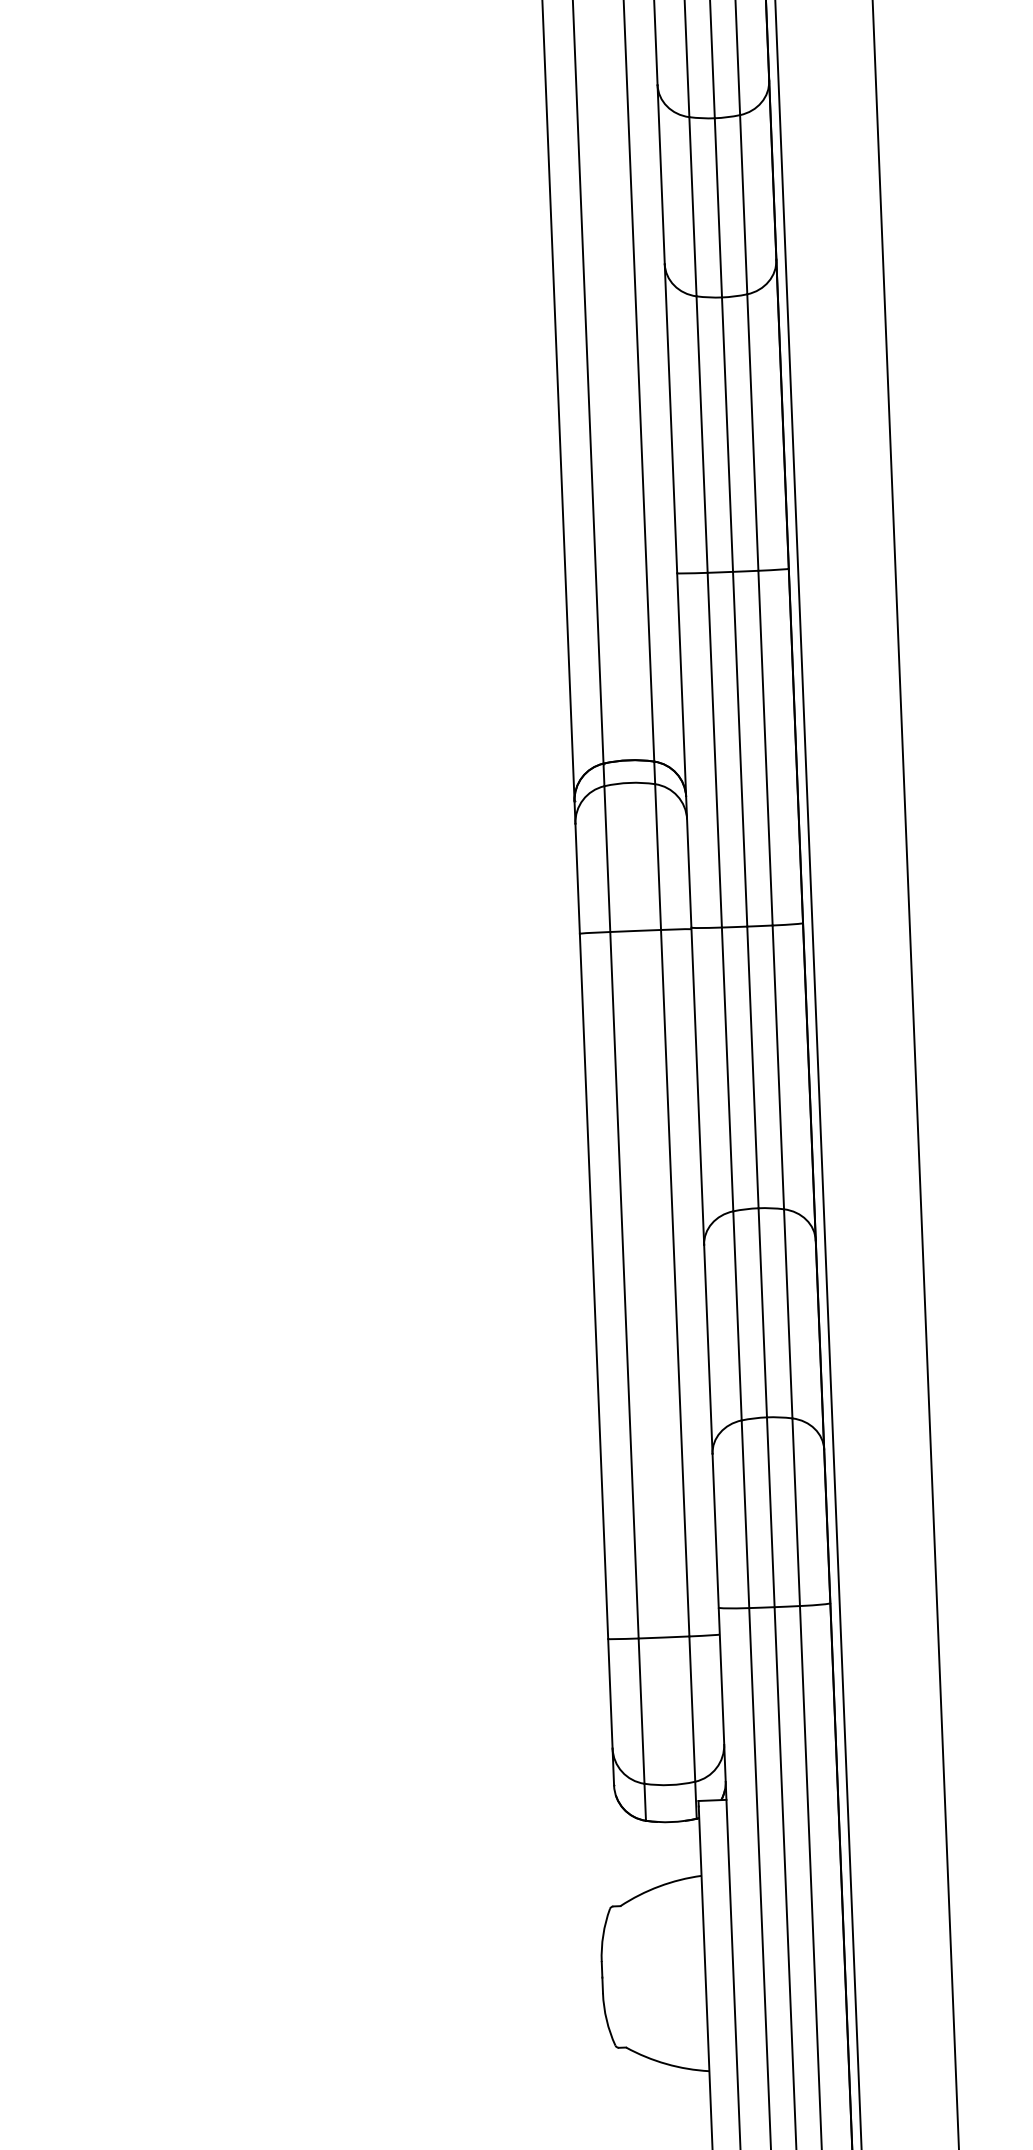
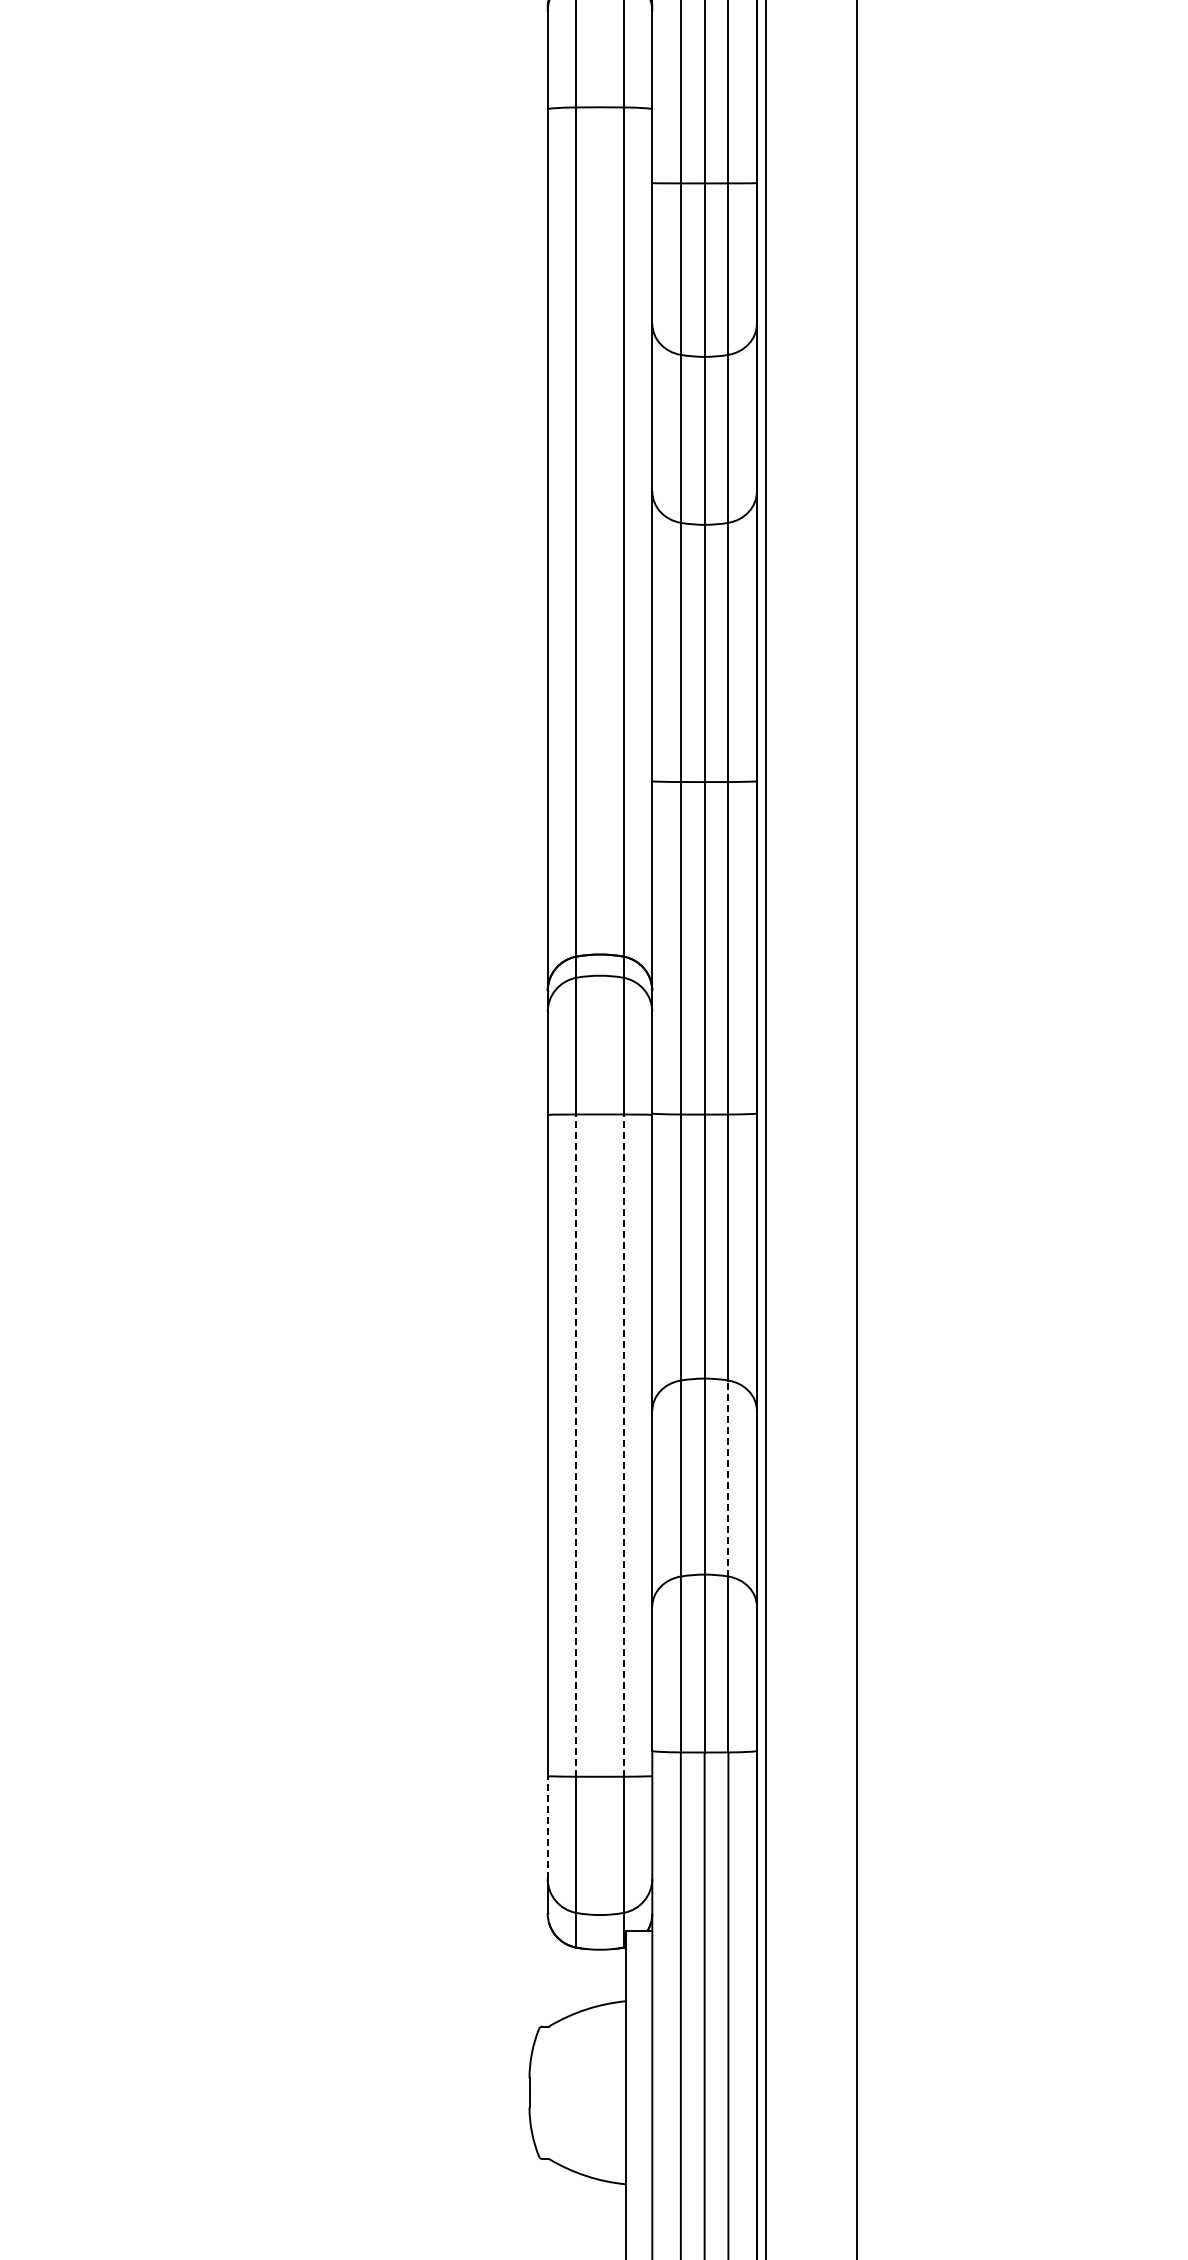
line: (674, 1283) -> (623, 1445), solid -> dashed
line: (624, 1285) -> (576, 1445), solid -> dashed
line: (788, 1313) -> (728, 1478), solid -> dashed
line: (610, 1692) -> (547, 1826), solid -> dashed

